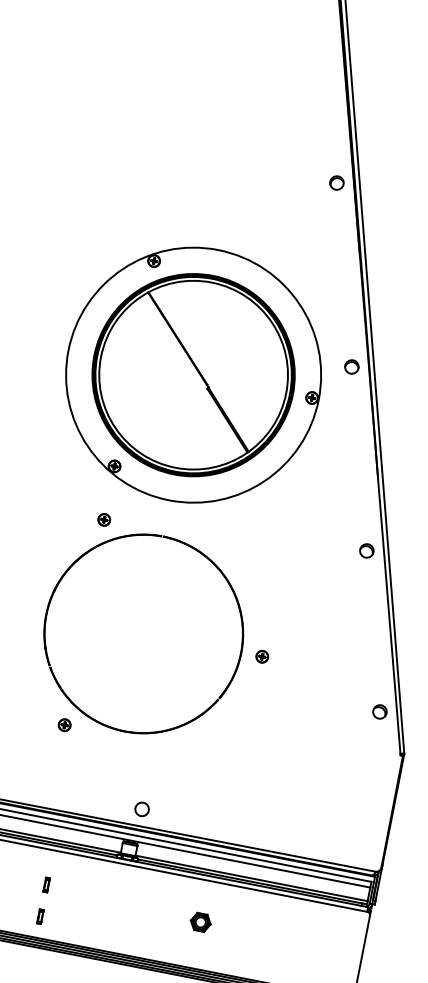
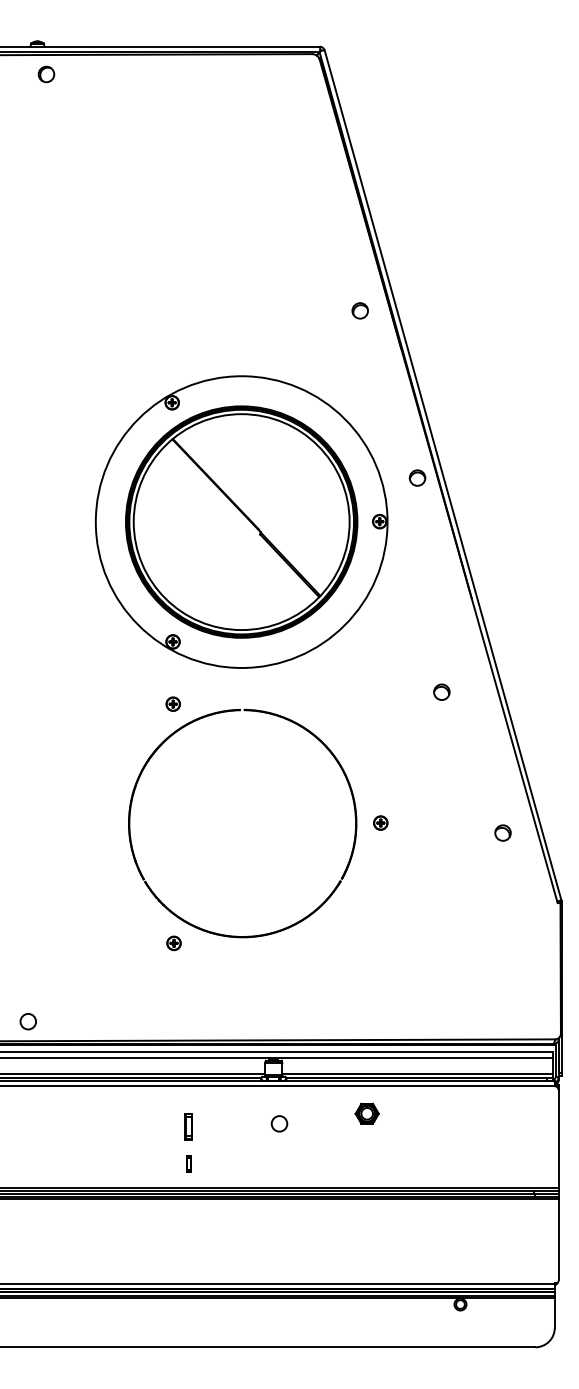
part: (336, 182) -> (359, 310), moved
part: (366, 550) -> (441, 691), moved
part: (379, 711) -> (502, 832), moved
circle: (142, 809) -> (279, 1123), moved
part: (46, 884) -> (188, 1126), size x1.6
part: (200, 922) -> (366, 1113), moved

